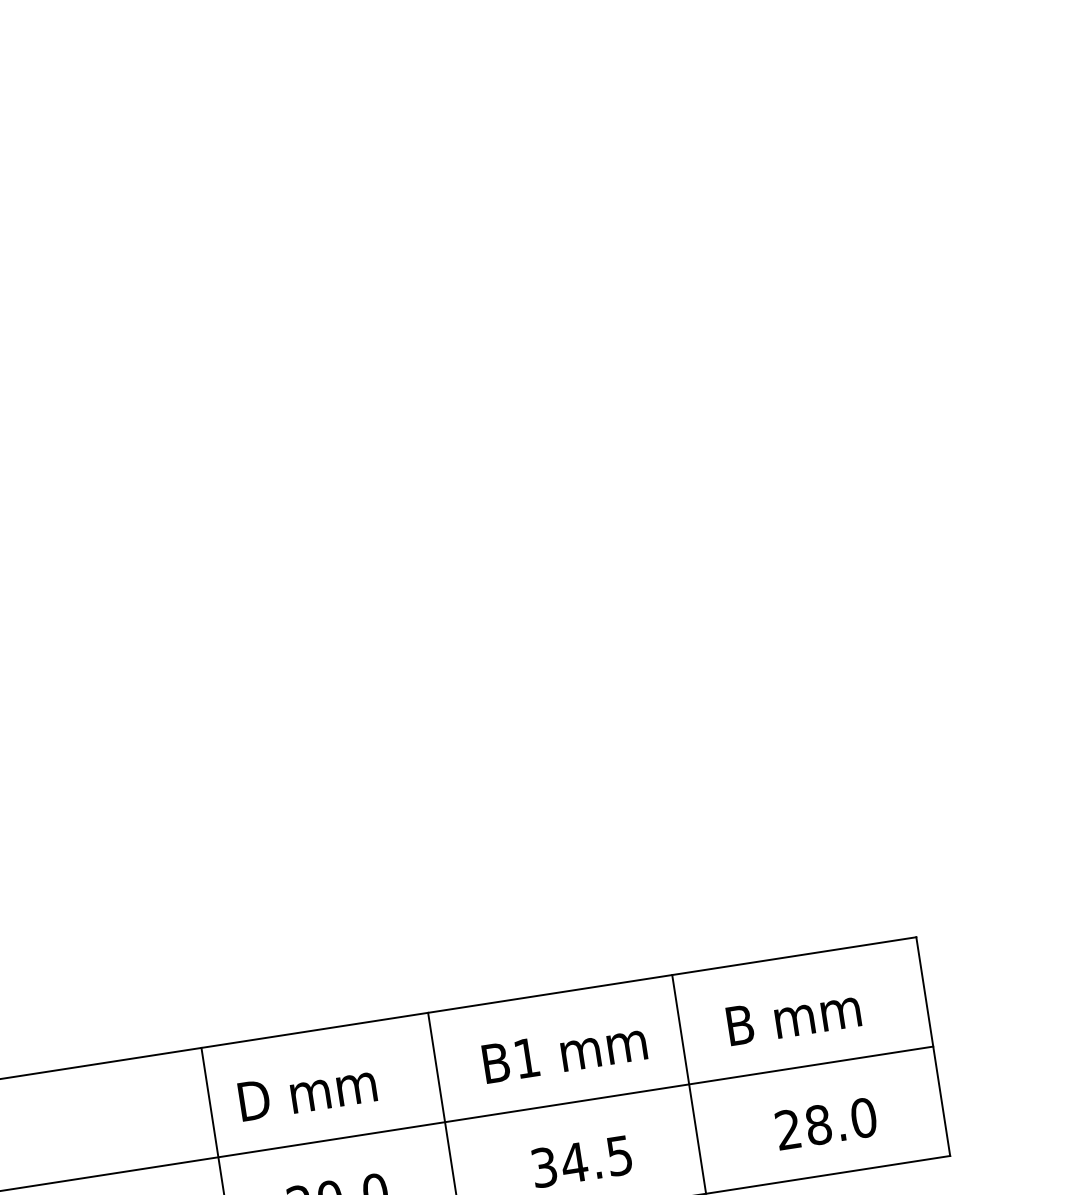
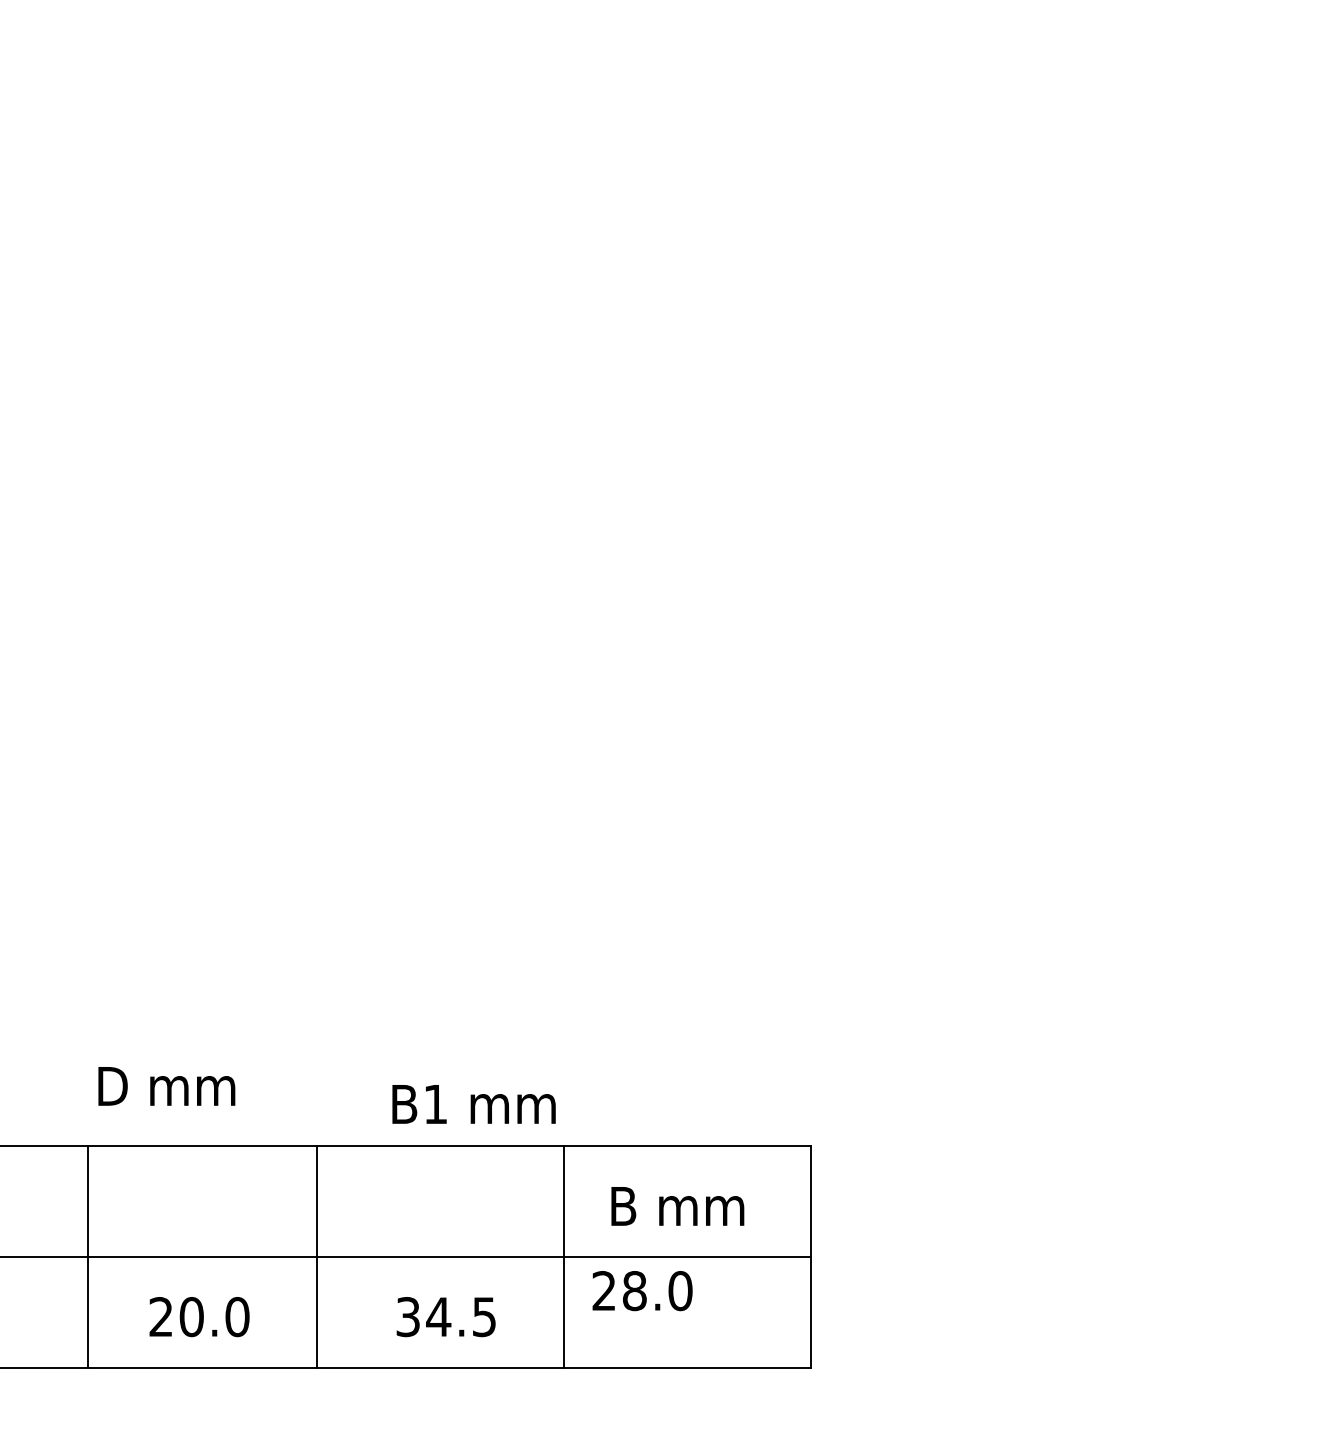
text: (564, 1052) -> (473, 1104), moved
text: (307, 1092) -> (166, 1086), moved
text: (826, 1124) -> (642, 1291), moved

